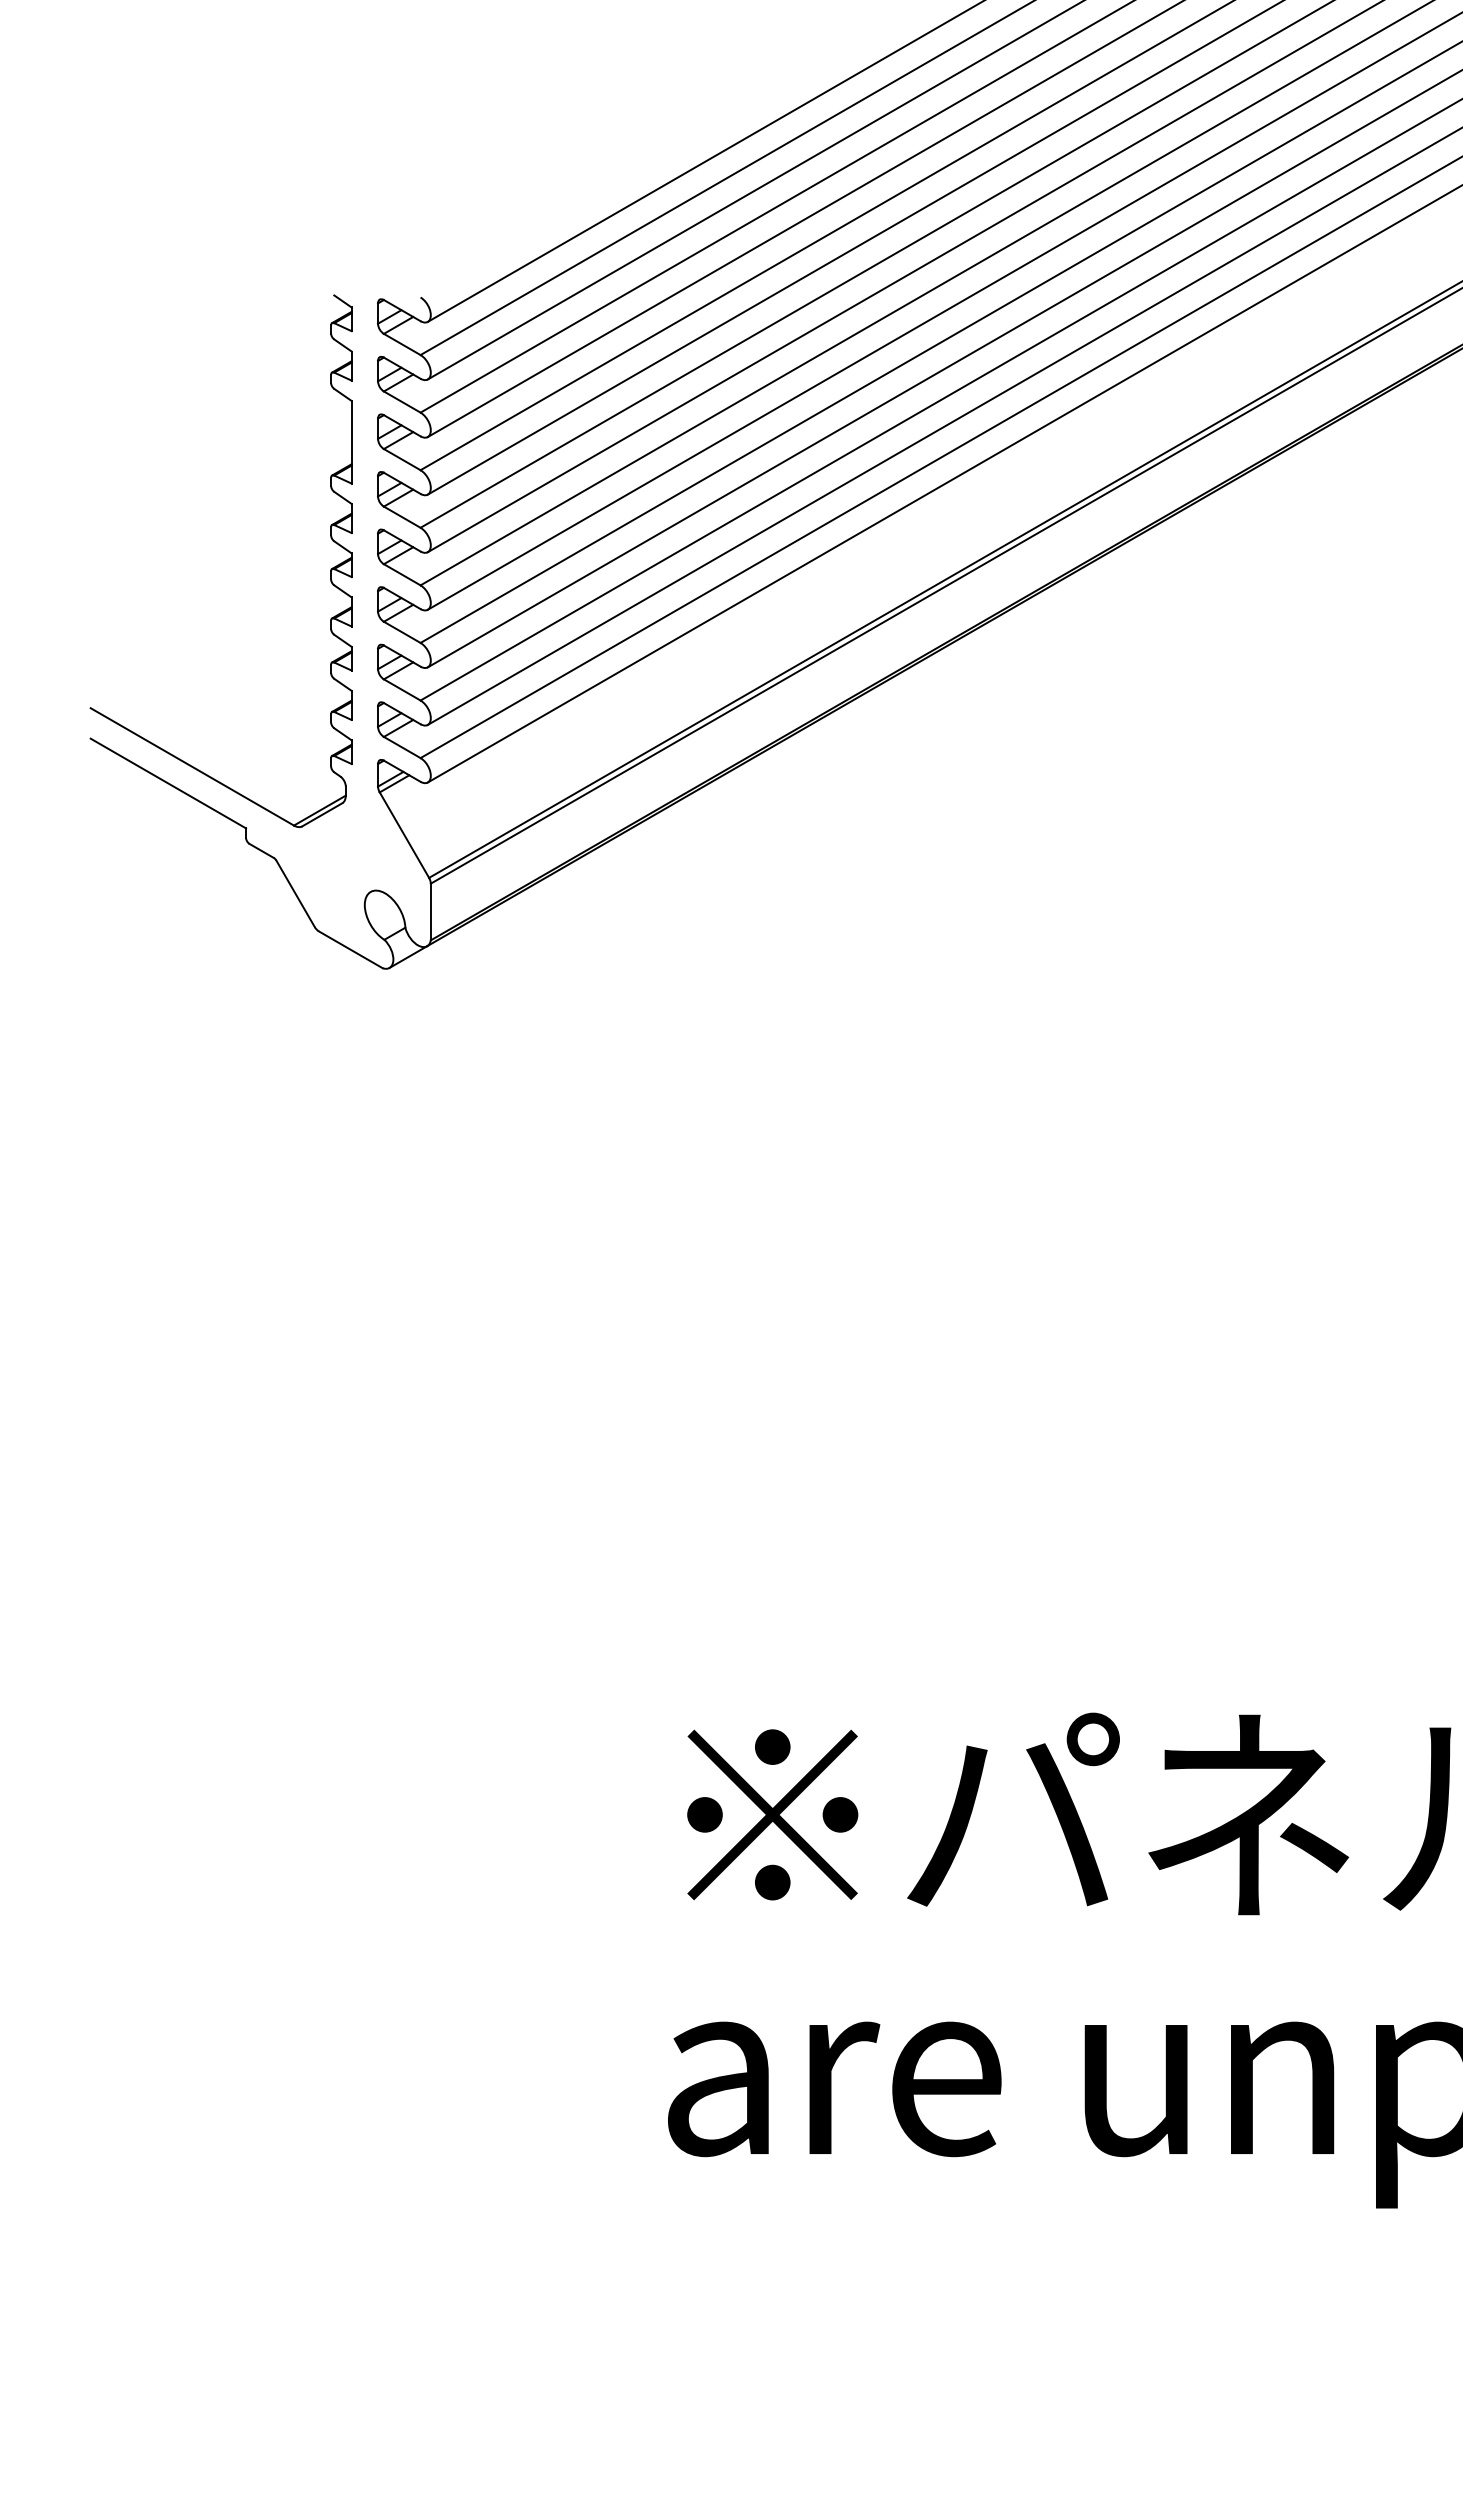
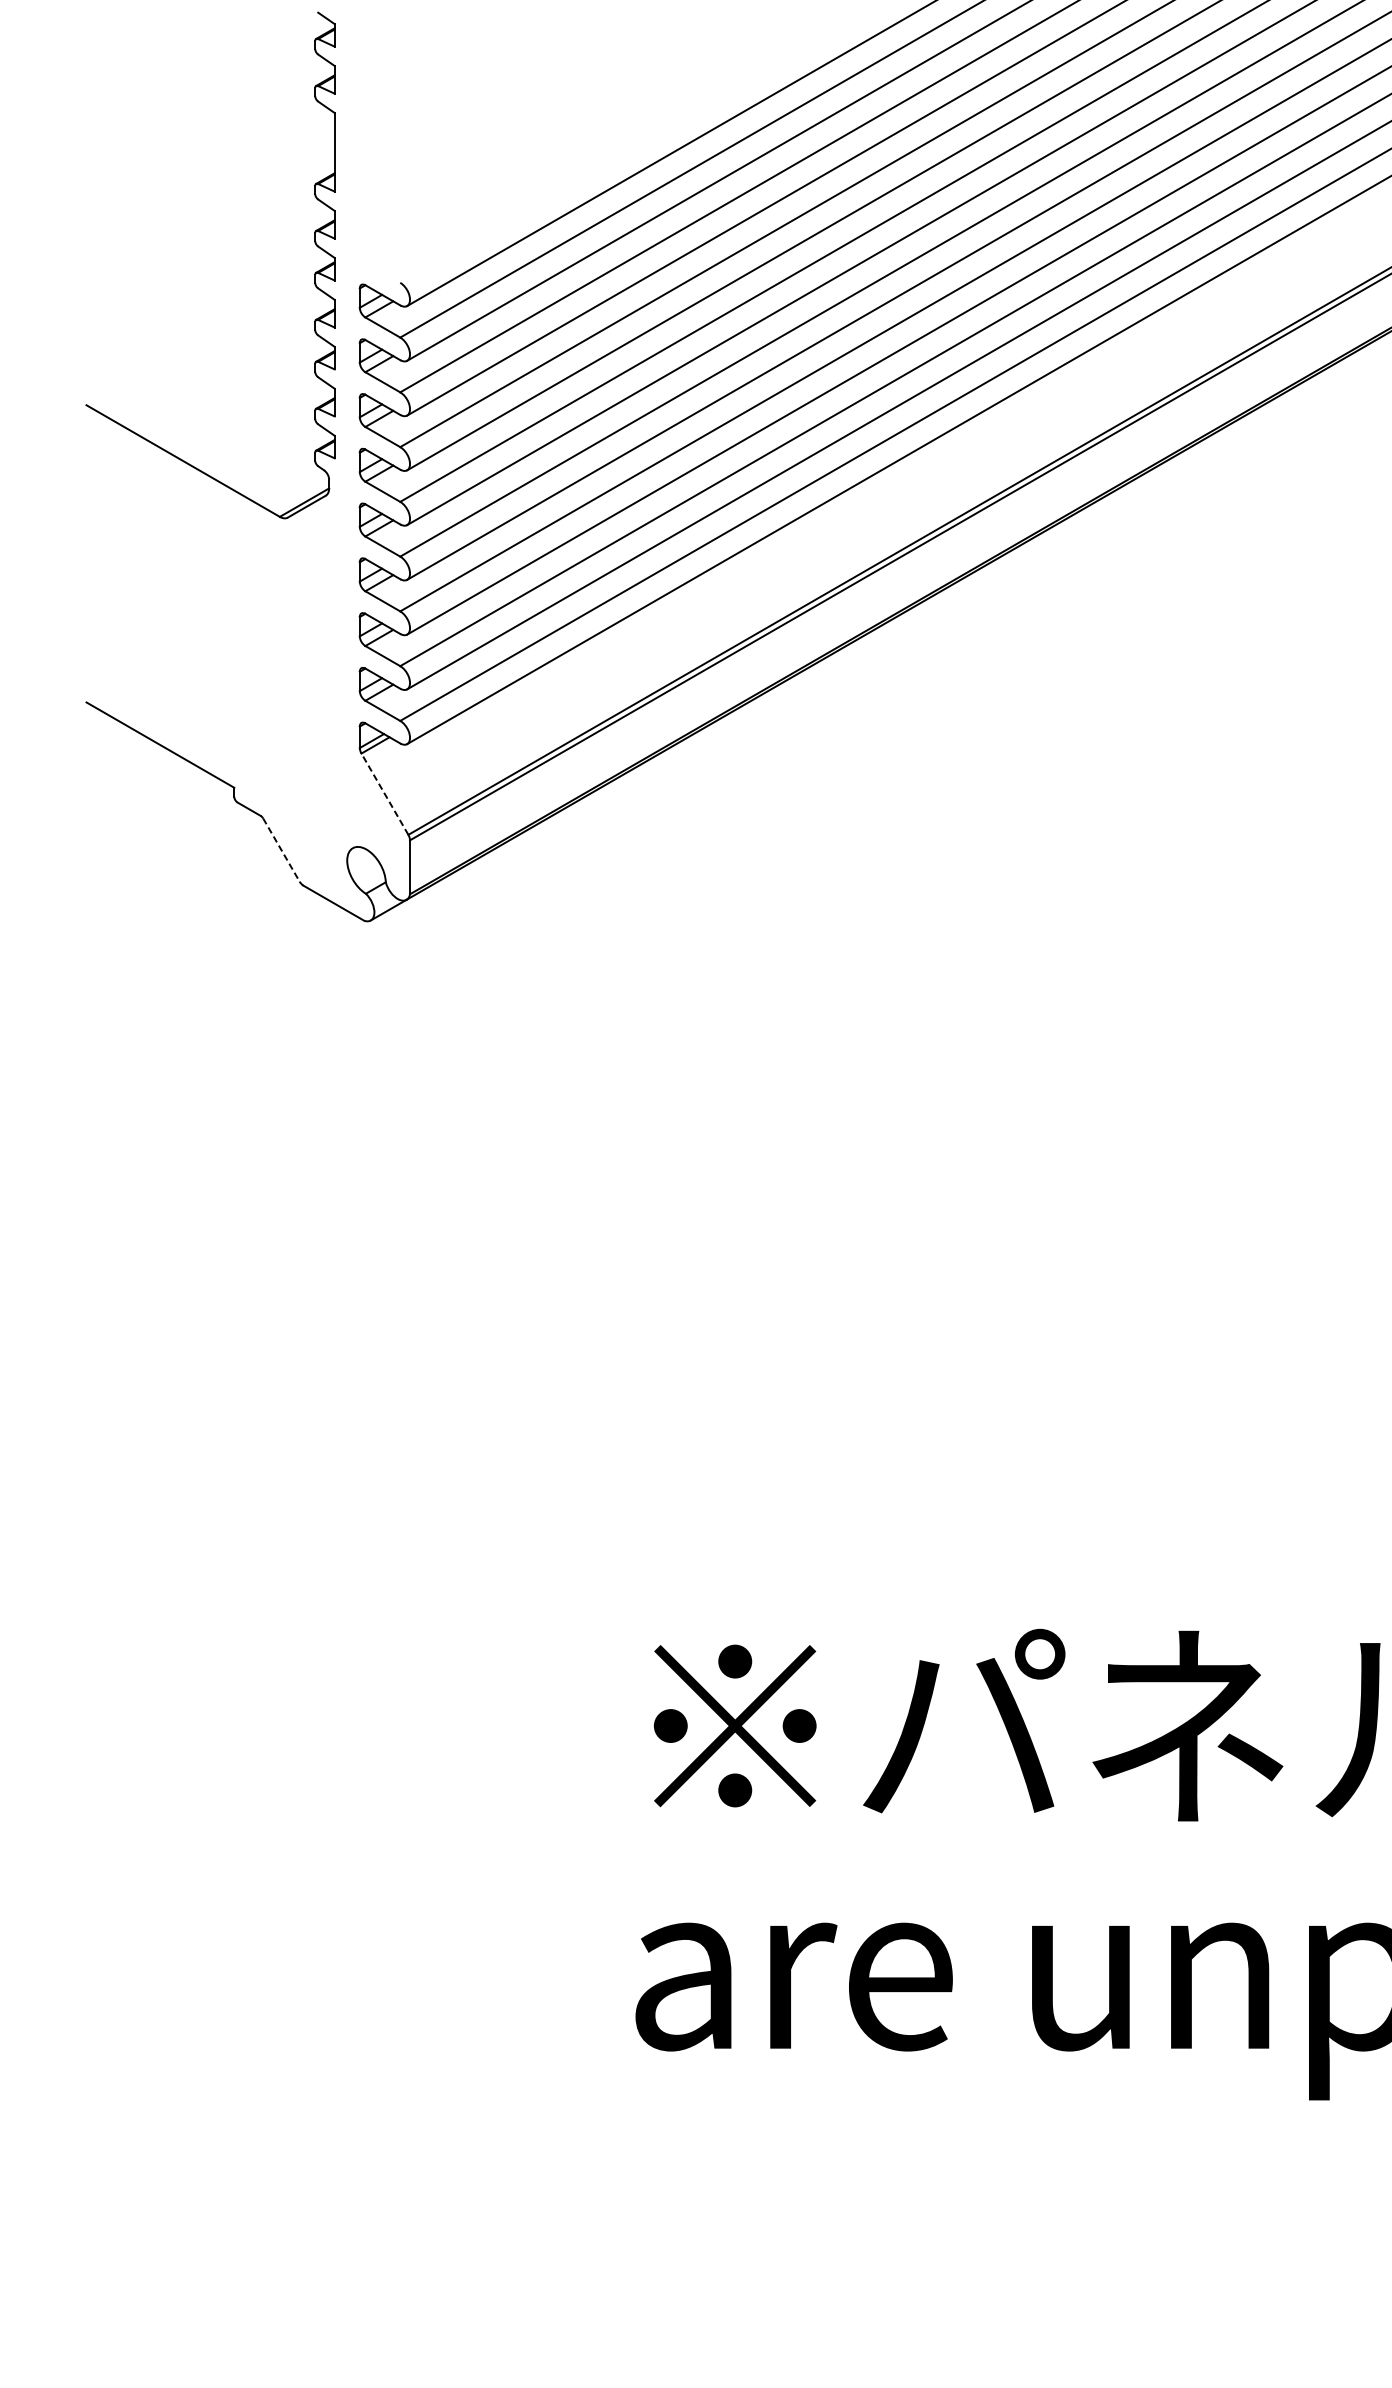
part: (330, 569) -> (314, 273), moved
line: (404, 834) -> (384, 793), solid -> dashed
line: (295, 894) -> (281, 850), solid -> dashed

